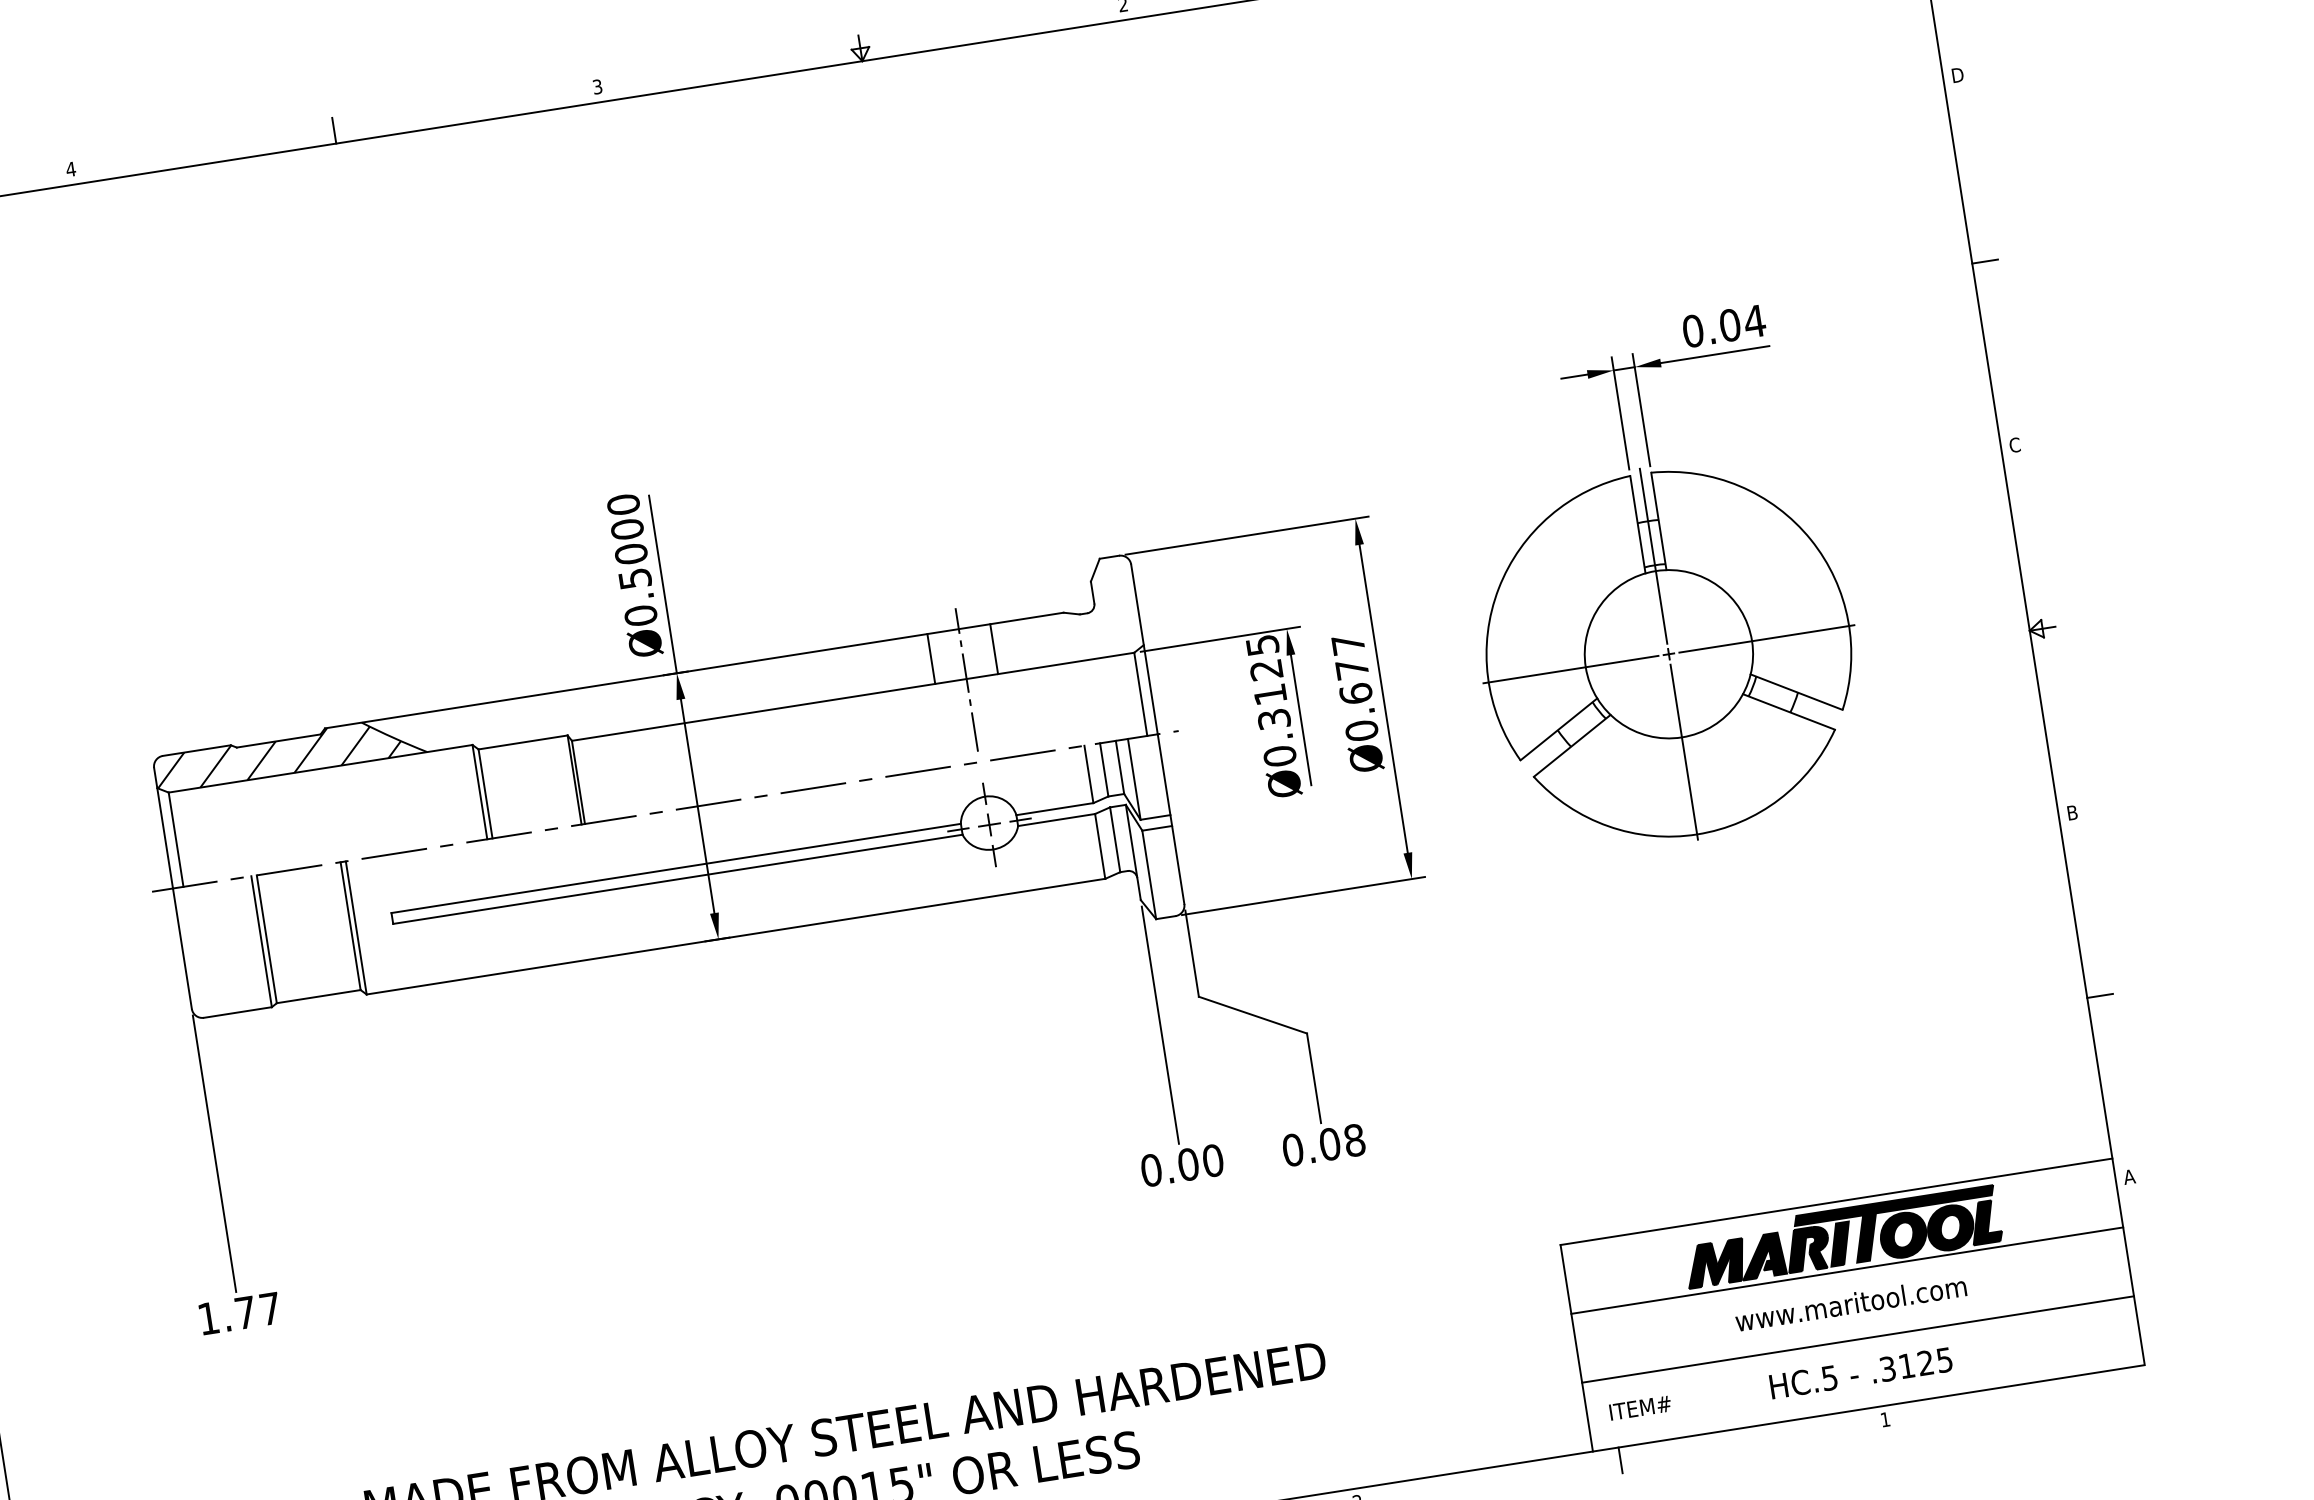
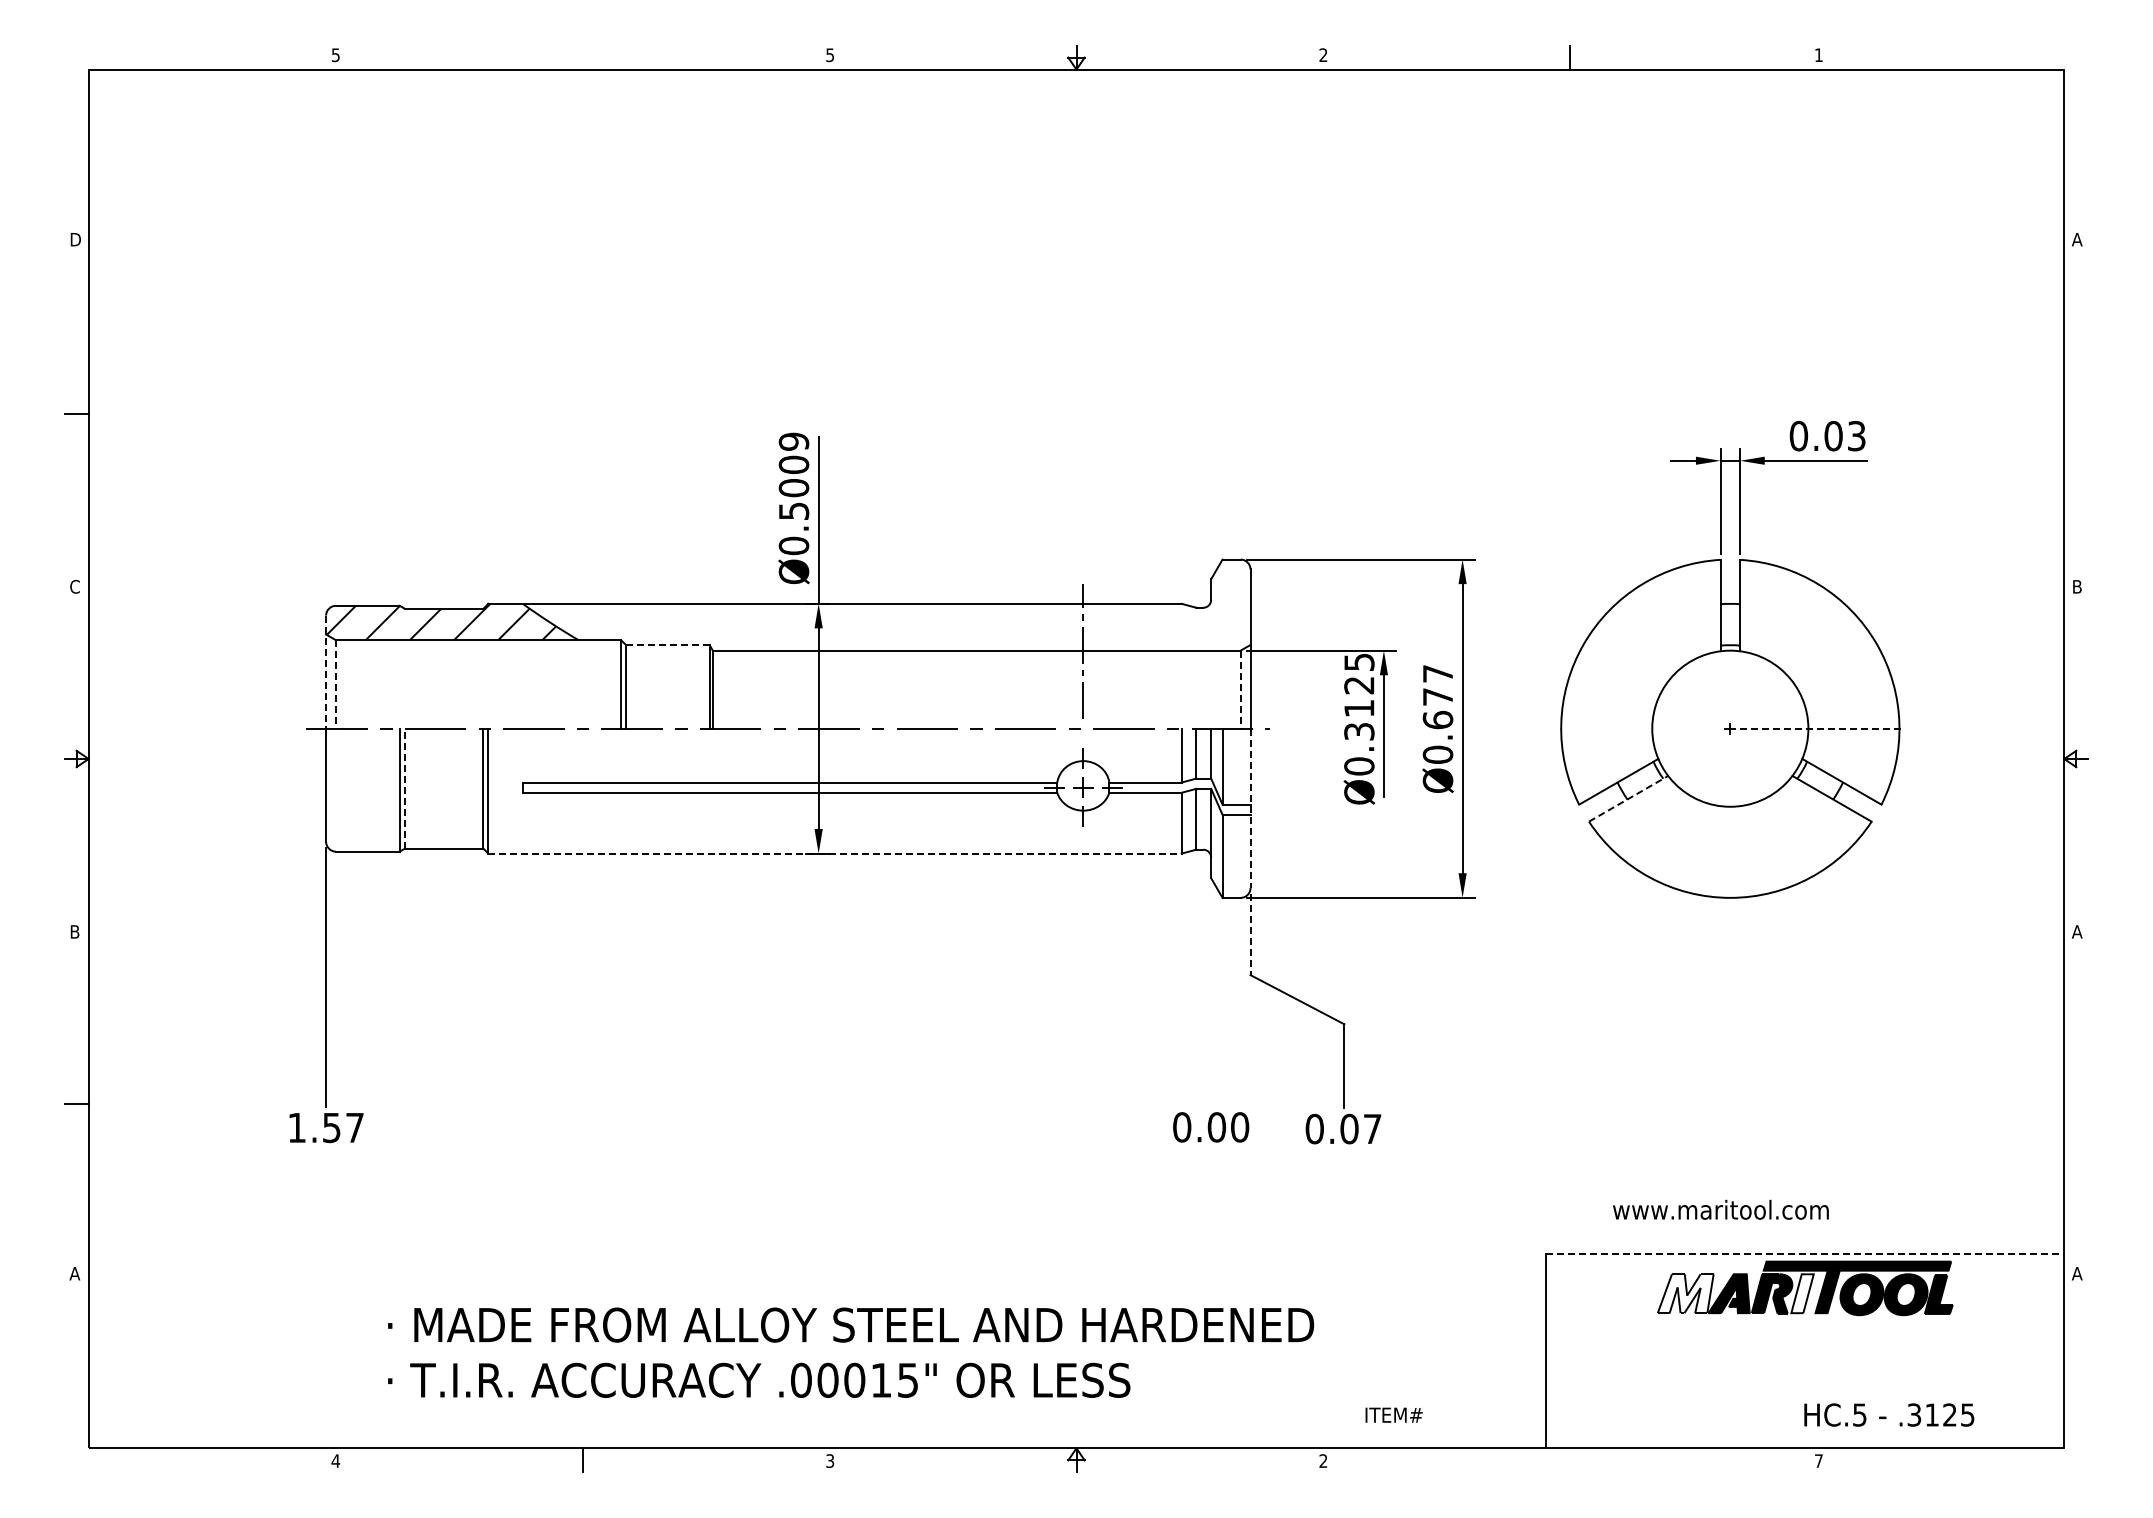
text: (1957, 75) -> (2077, 239), D -> A
text: (597, 86) -> (830, 54), 3 -> 5
line: (334, 130) -> (582, 57), removed
text: (70, 169) -> (335, 55), 4 -> 5
line: (1985, 261) -> (2076, 414), removed
text: (1754, 321) -> (1856, 436), 0.04 -> 0.03
text: (2015, 444) -> (2077, 586), C -> B
text: (624, 504) -> (794, 441), Ø0.5000 -> Ø0.5009
line: (1653, 555) -> (1730, 636), removed
line: (1767, 638) -> (1822, 728), solid -> dashed
line: (993, 648) -> (1112, 626), removed
line: (930, 658) -> (1053, 626), removed
line: (1571, 669) -> (1638, 728), removed
line: (1140, 695) -> (1240, 690), solid -> dashed
line: (522, 742) -> (667, 645), solid -> dashed
line: (1572, 745) -> (1628, 798), solid -> dashed
line: (1684, 751) -> (1730, 820), removed
text: (2071, 812) -> (2076, 931), B -> A
line: (1171, 819) -> (1250, 808), solid -> dashed
line: (164, 828) -> (326, 672), solid -> dashed
line: (175, 839) -> (335, 684), solid -> dashed
line: (736, 936) -> (835, 853), solid -> dashed
line: (266, 939) -> (404, 788), solid -> dashed
line: (1192, 954) -> (1250, 935), solid -> dashed
line: (2100, 995) -> (2076, 1103), removed
line: (1160, 1024) -> (1211, 995), removed
text: (1354, 1139) -> (1372, 1128), 0.08 -> 0.07
line: (1836, 1201) -> (1805, 1254), solid -> dashed
fill: (1840, 1243) -> (1802, 1293), removed
fill: (1715, 1263) -> (1685, 1293), removed
line: (1847, 1271) -> (1805, 1319), removed
text: (1850, 1303) -> (1720, 1209), moved
text: (245, 1313) -> (331, 1128), 1.77 -> 1.57
line: (1858, 1339) -> (1805, 1383), removed
text: (1861, 1372) -> (1889, 1414), moved
text: (1639, 1407) -> (1393, 1414), moved
text: (1884, 1419) -> (1818, 1460), 1 -> 7
line: (1620, 1460) -> (1570, 1460), removed

